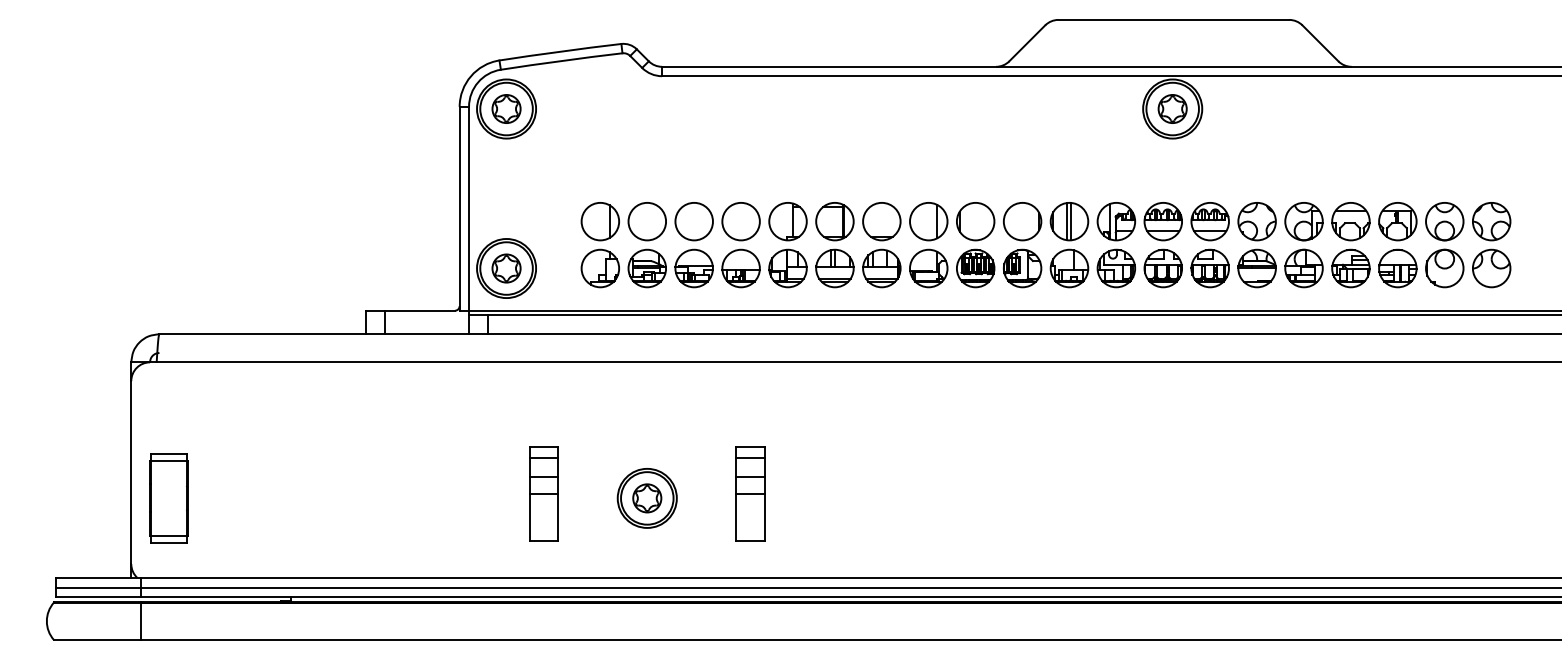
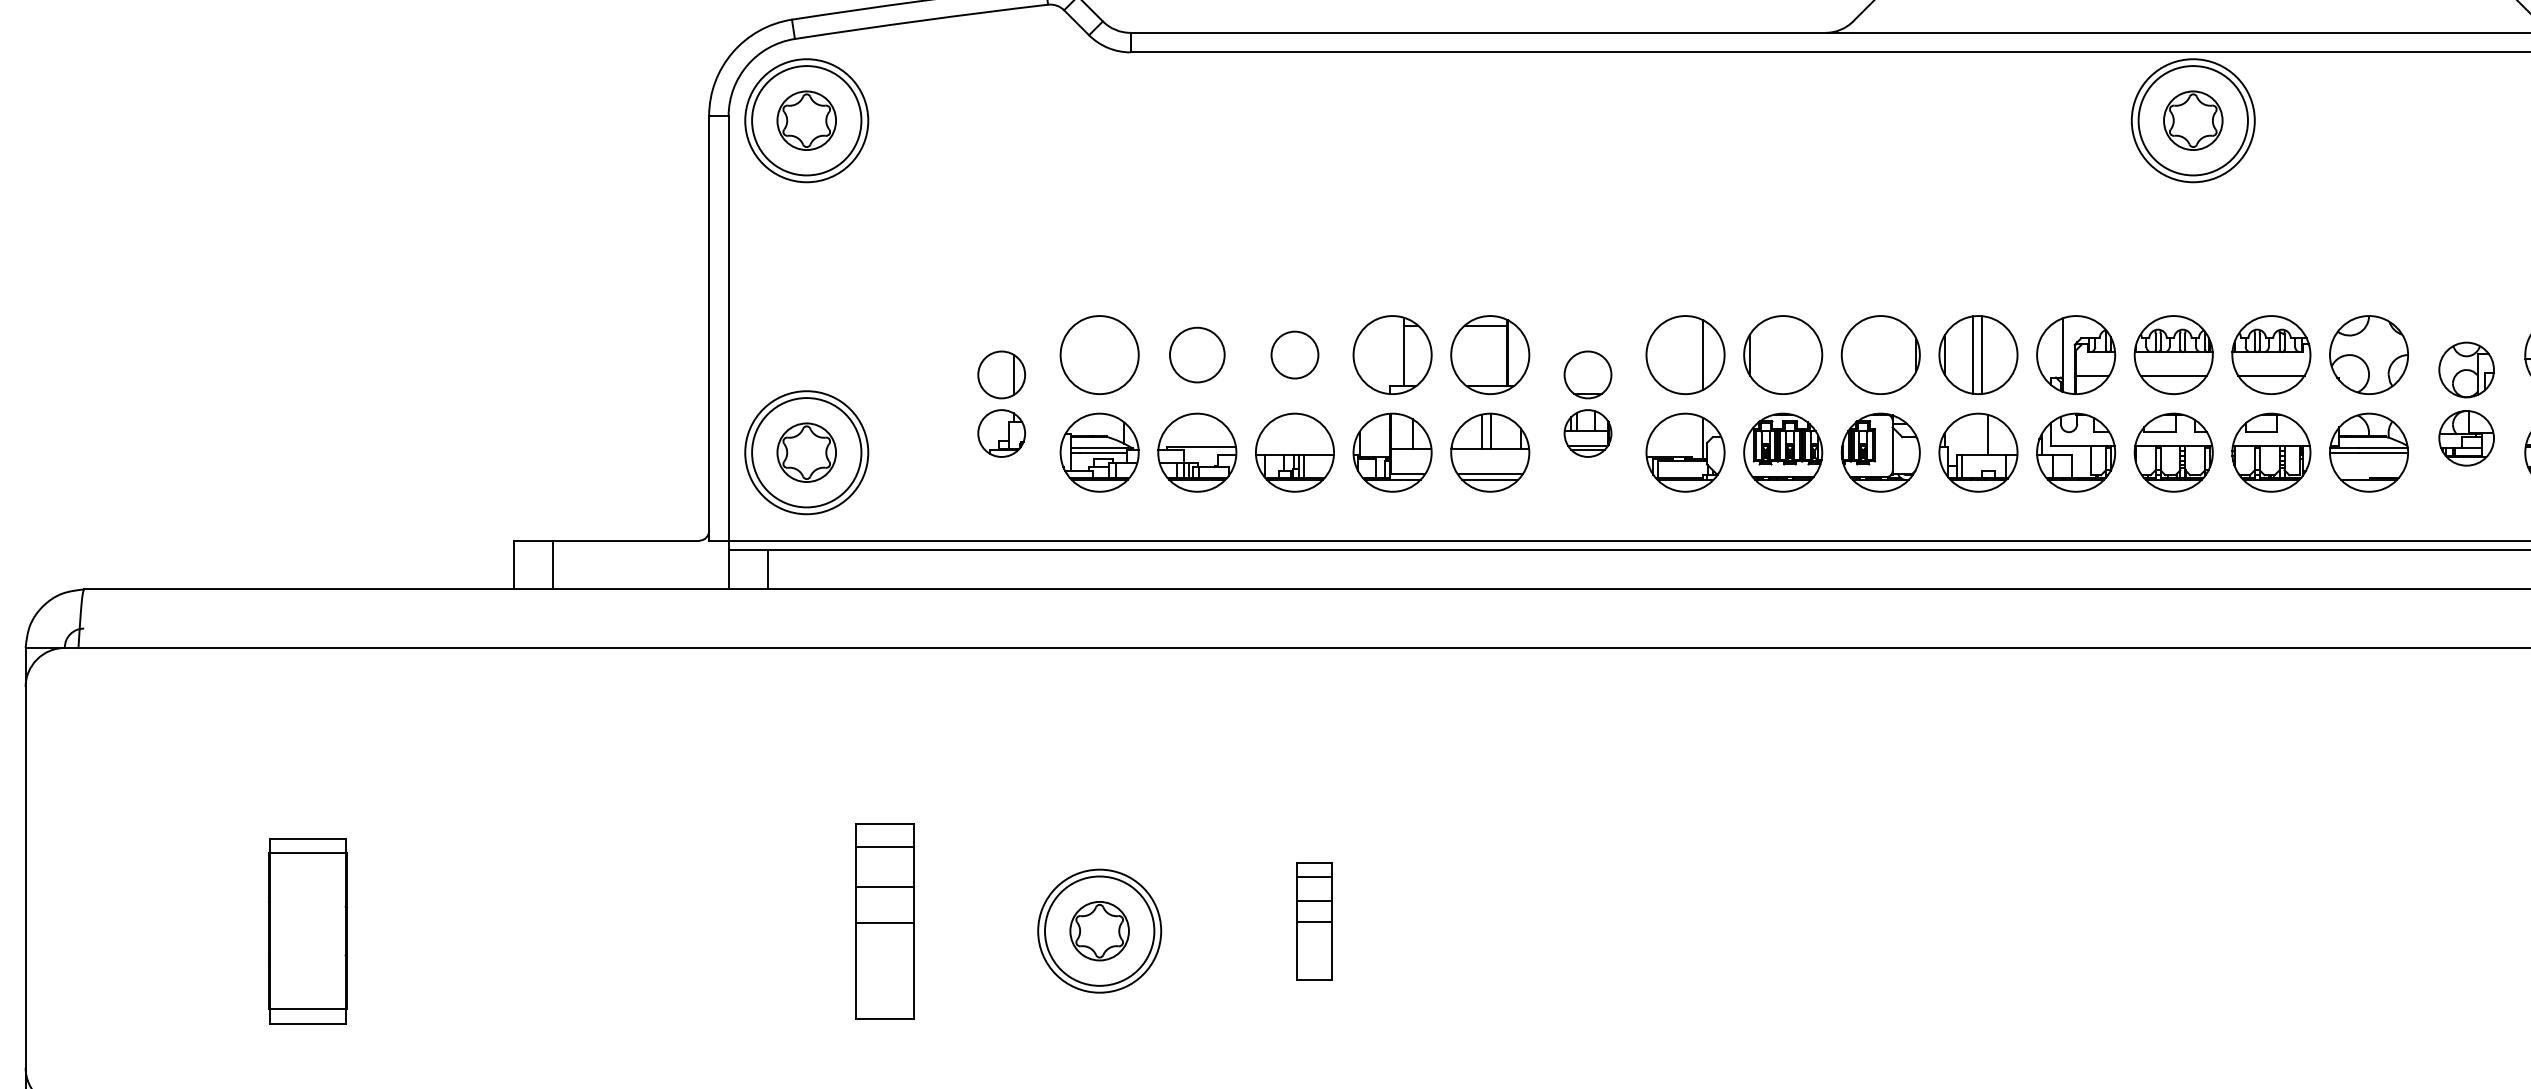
circle: (693, 221) -> (1195, 354), size x0.7
circle: (740, 221) -> (1293, 354), size x0.6
part: (599, 245) -> (1000, 404), size x0.6
part: (881, 245) -> (1587, 404), size x0.6
part: (1303, 245) -> (2465, 404), size x0.7
part: (750, 493) -> (1314, 920), size x0.6
part: (168, 498) -> (307, 931), moved

